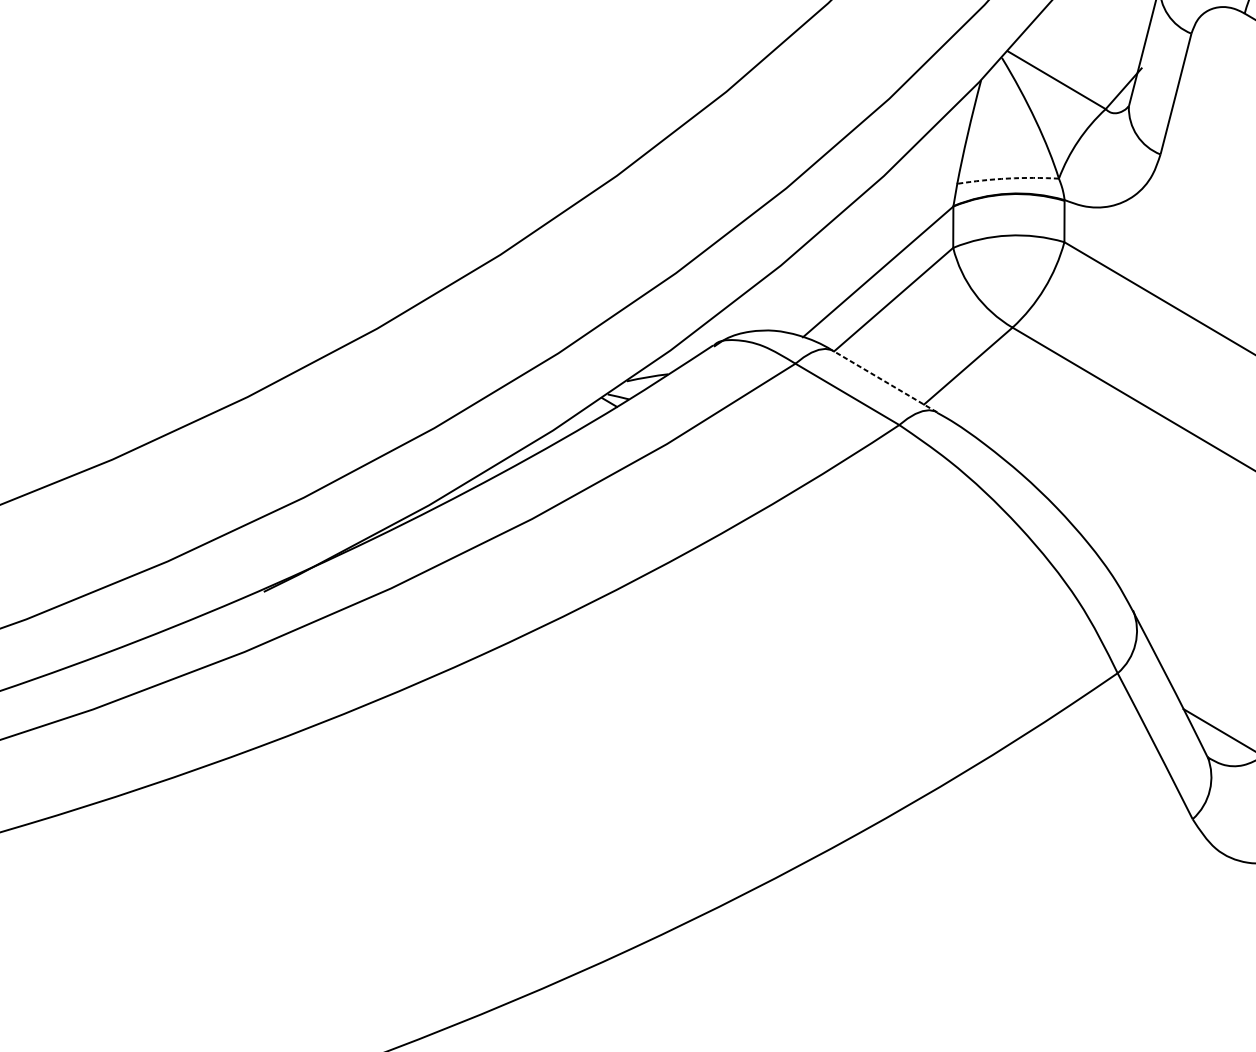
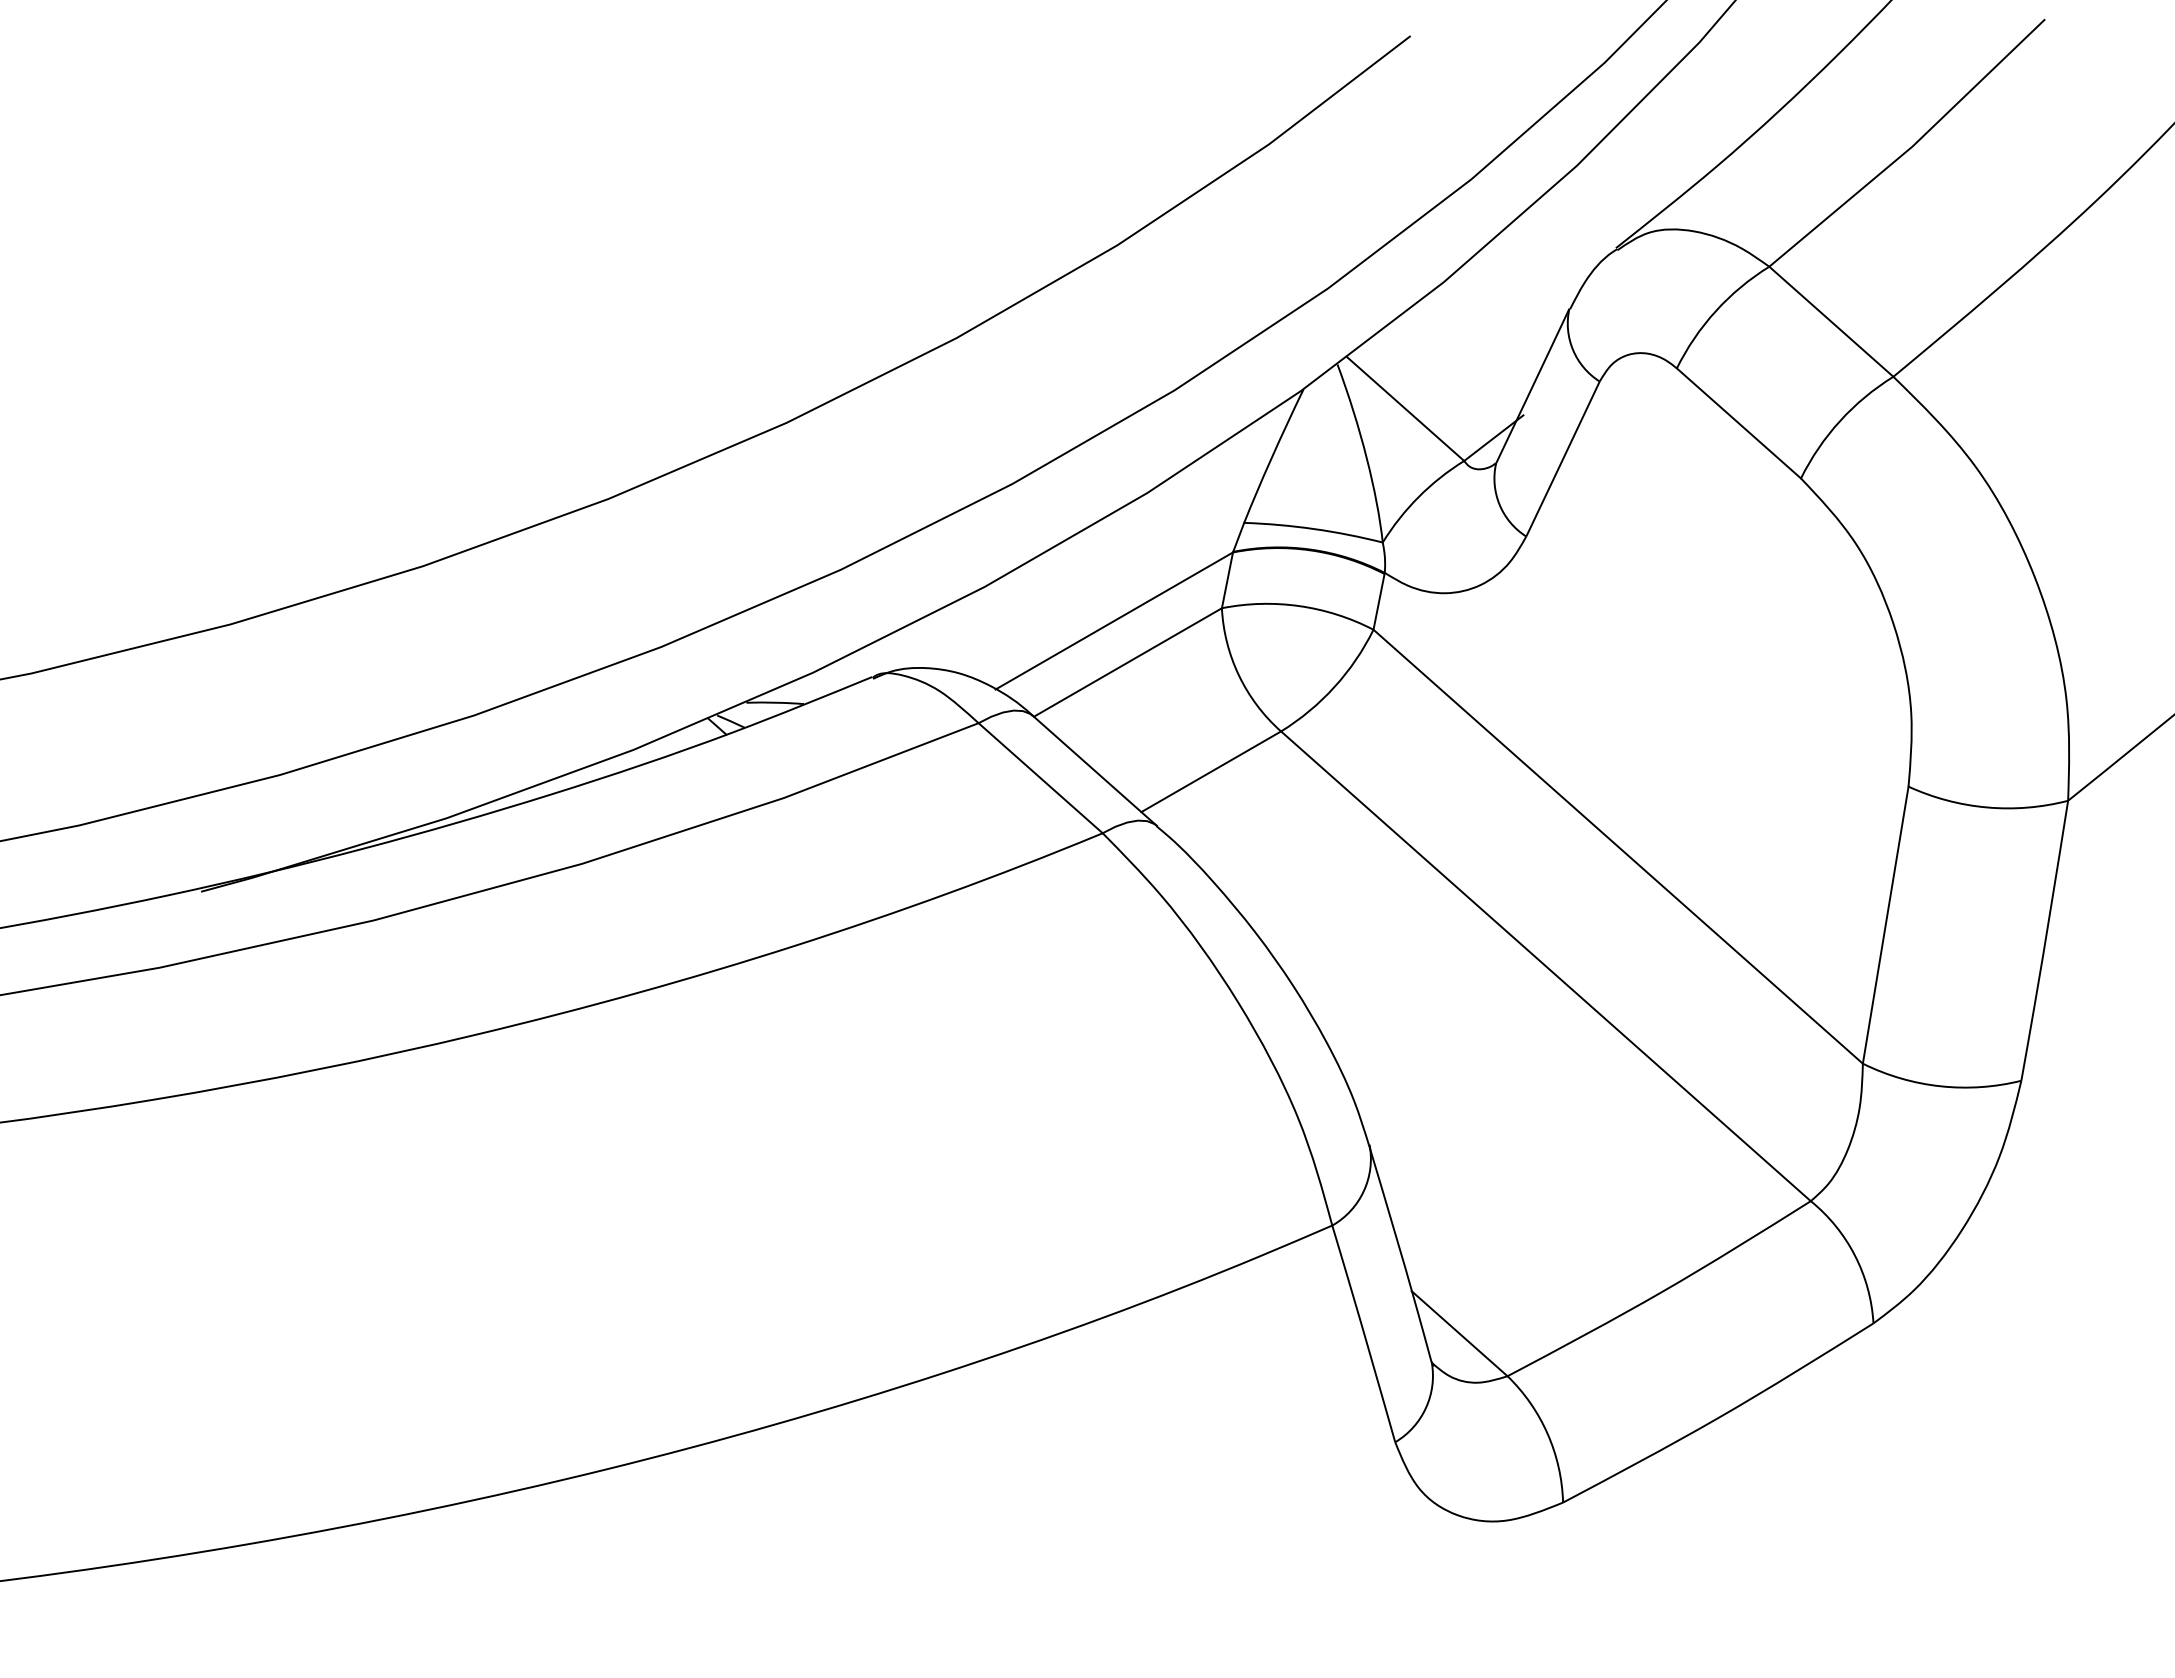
arc: (1008, 178) -> (1314, 529), dashed -> solid
line: (884, 381) -> (1094, 770), dashed -> solid

